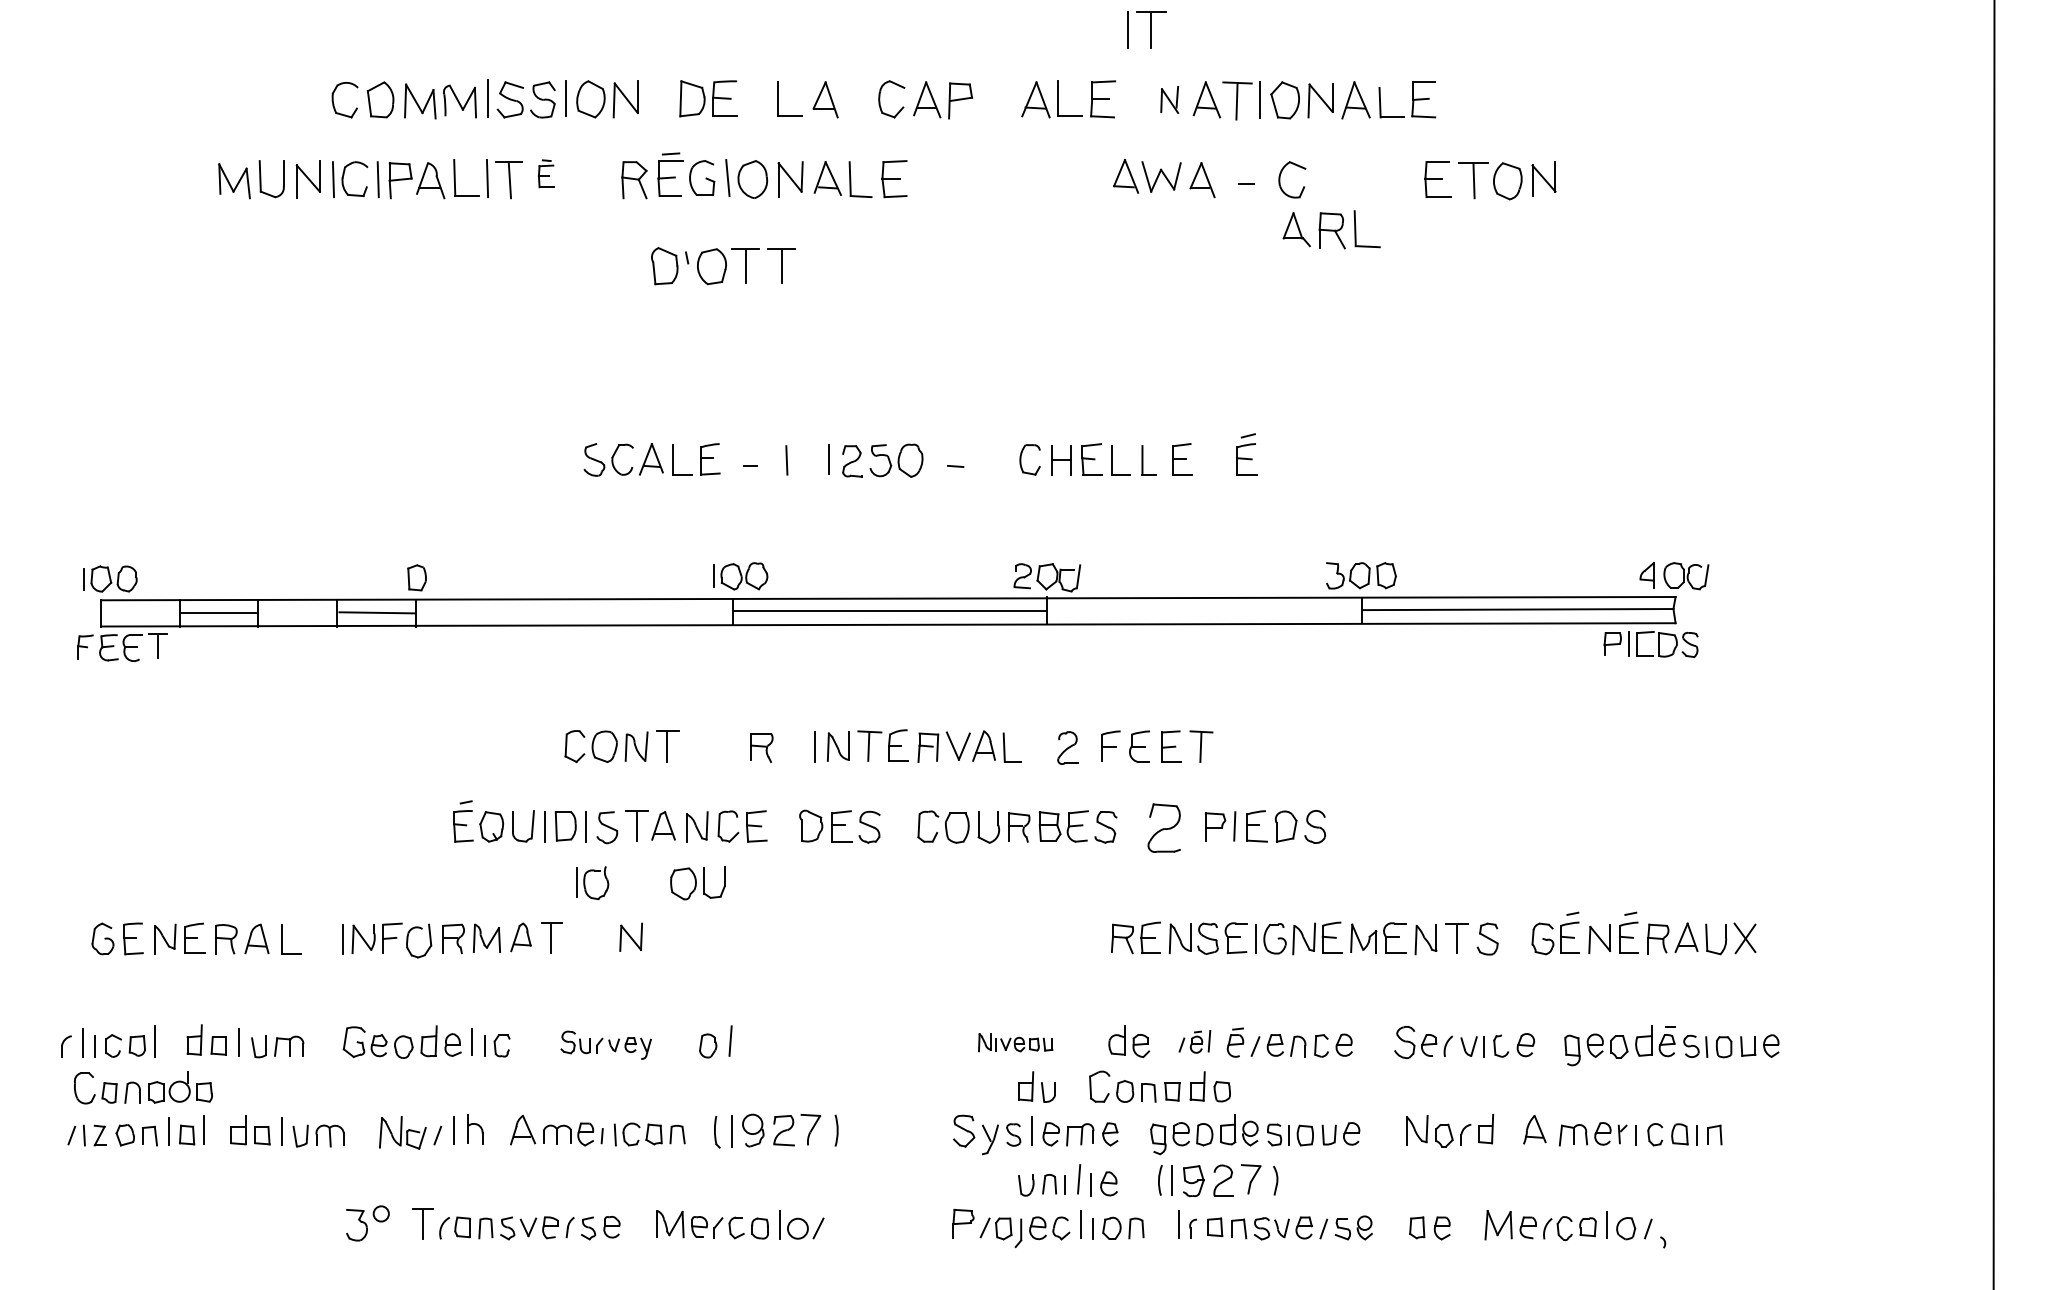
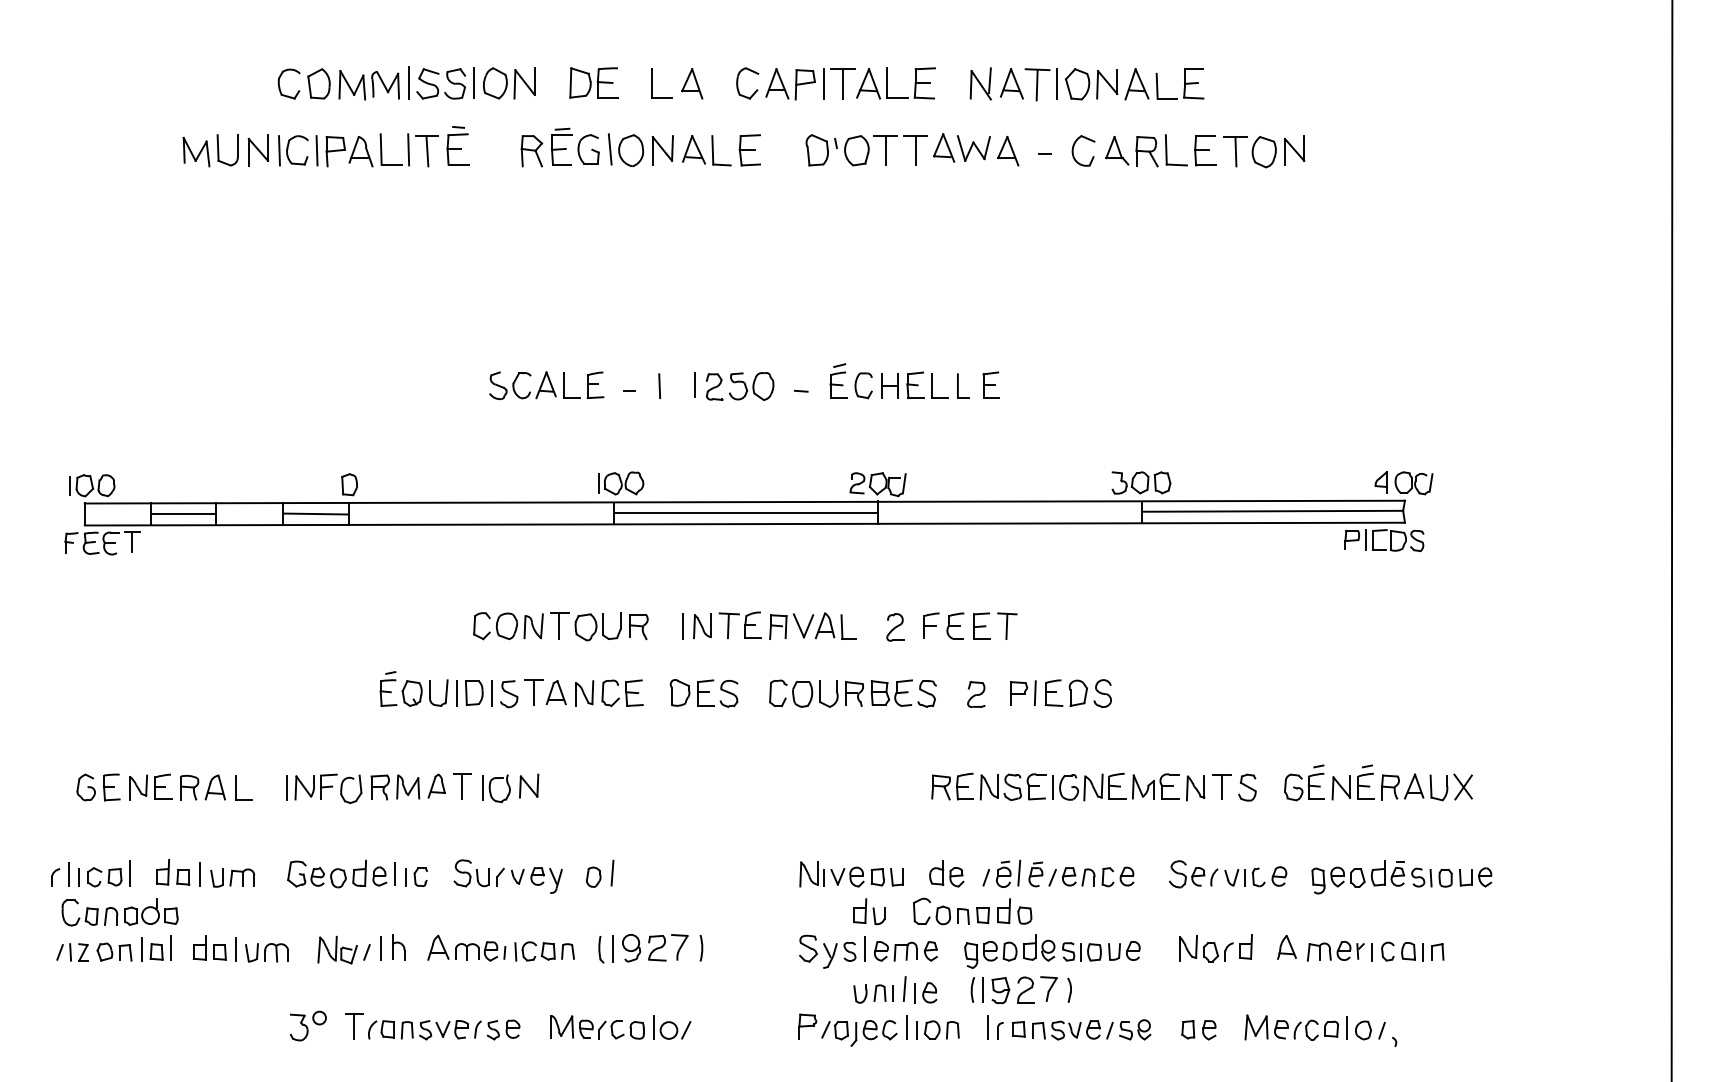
part: (1146, 29) -> (839, 83), moved
part: (1169, 99) -> (980, 83), size x1.43
part: (545, 173) -> (457, 145), size x1.67
part: (1331, 229) -> (1146, 150), moved
part: (723, 266) -> (866, 150), moved
part: (1246, 453) -> (838, 380), moved
part: (1164, 828) -> (976, 694), size x0.62
part: (592, 882) -> (496, 788), moved
part: (697, 882) -> (597, 626), moved
part: (1194, 1041) -> (1001, 873), size x1.43
part: (1015, 1042) -> (851, 874), size x1.67
part: (605, 1045) -> (507, 876), size x1.43

